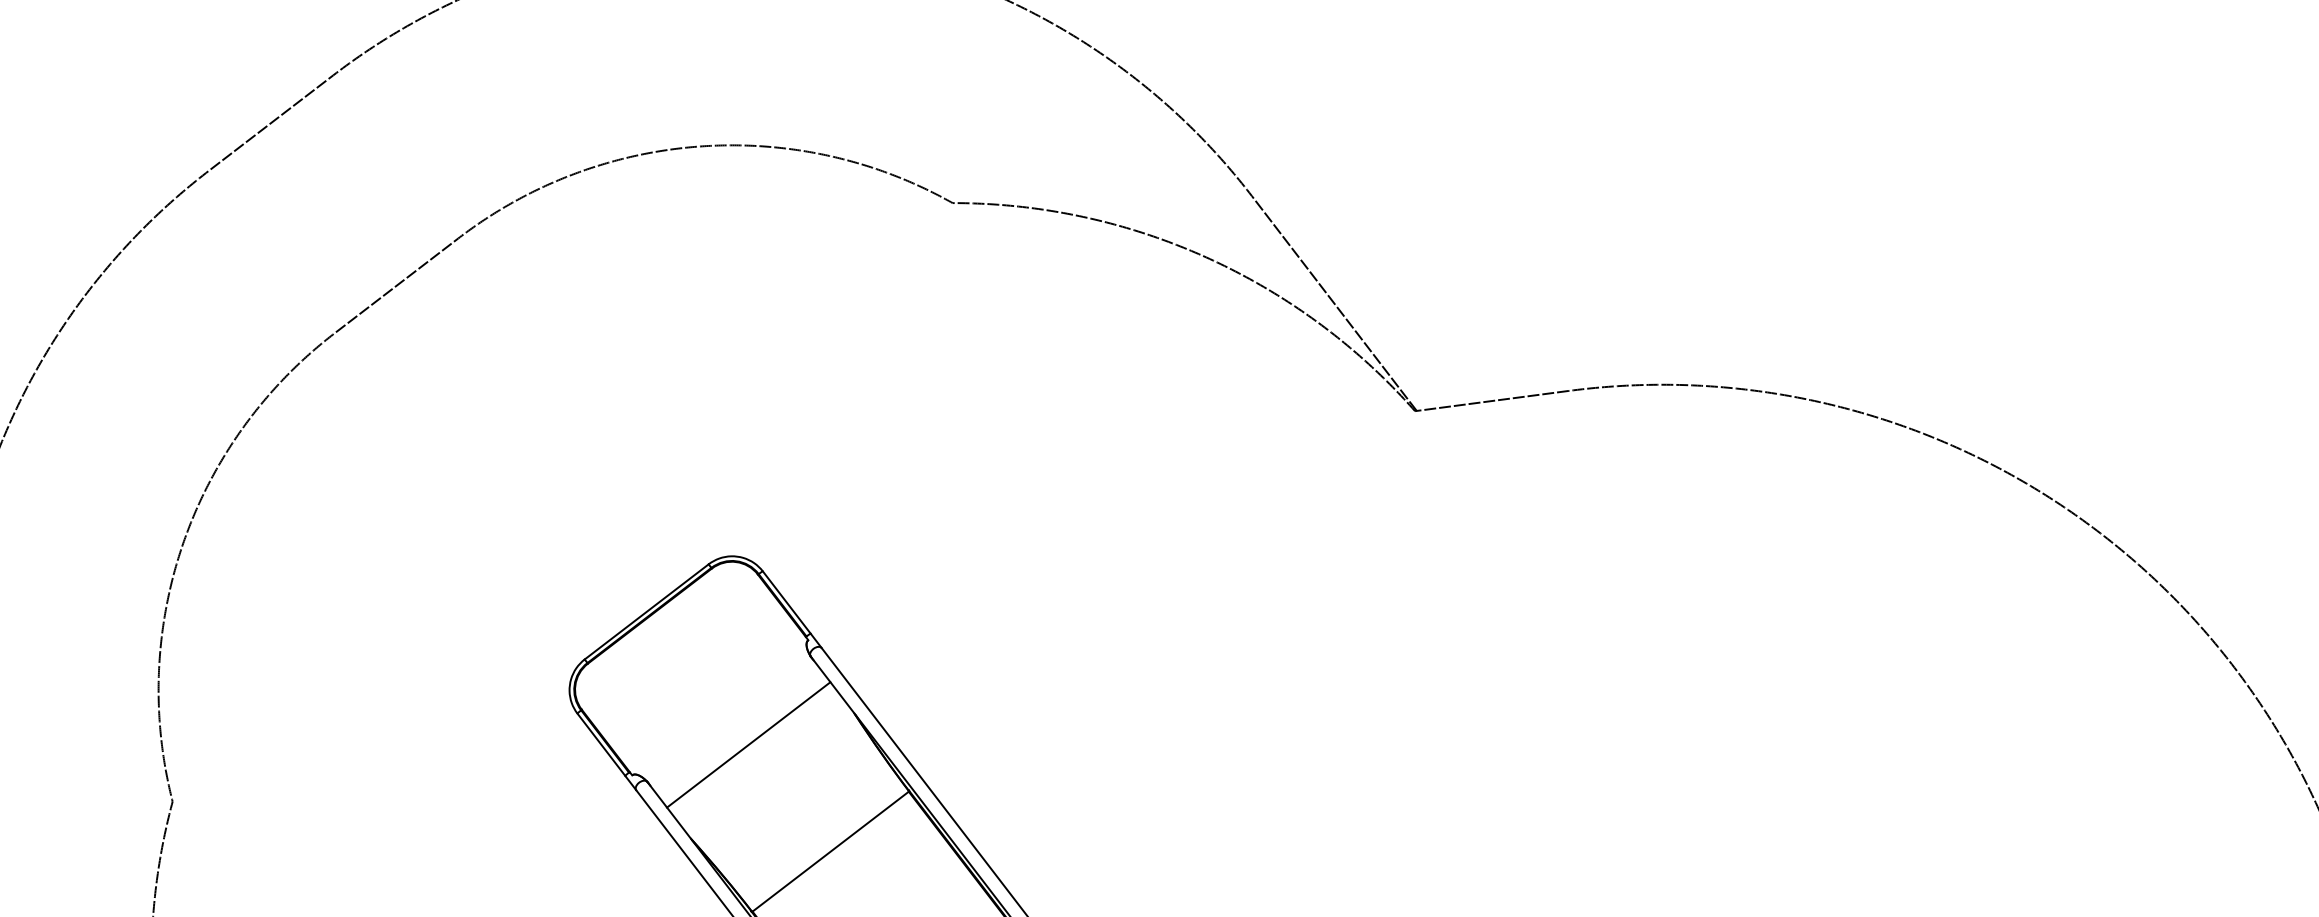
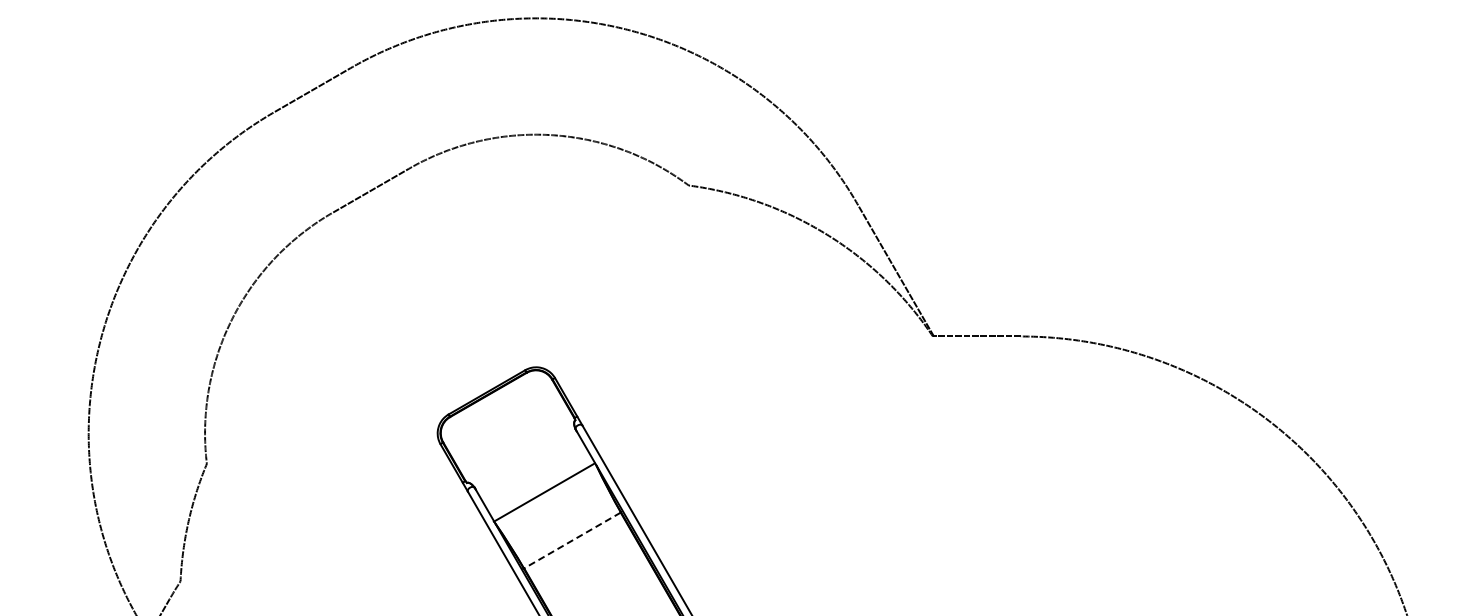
line: (747, 745) -> (543, 492), moved
line: (830, 851) -> (572, 540), solid -> dashed

